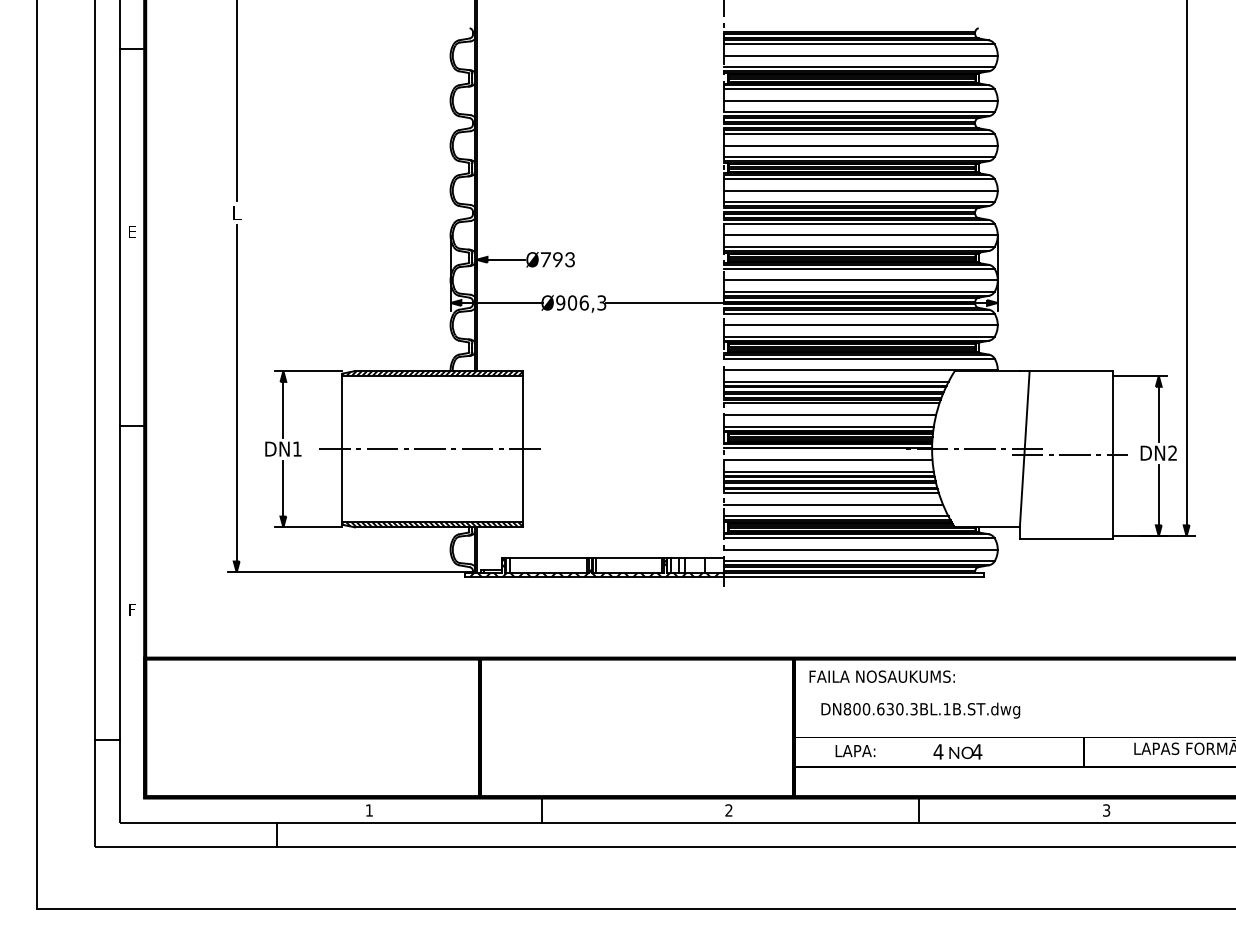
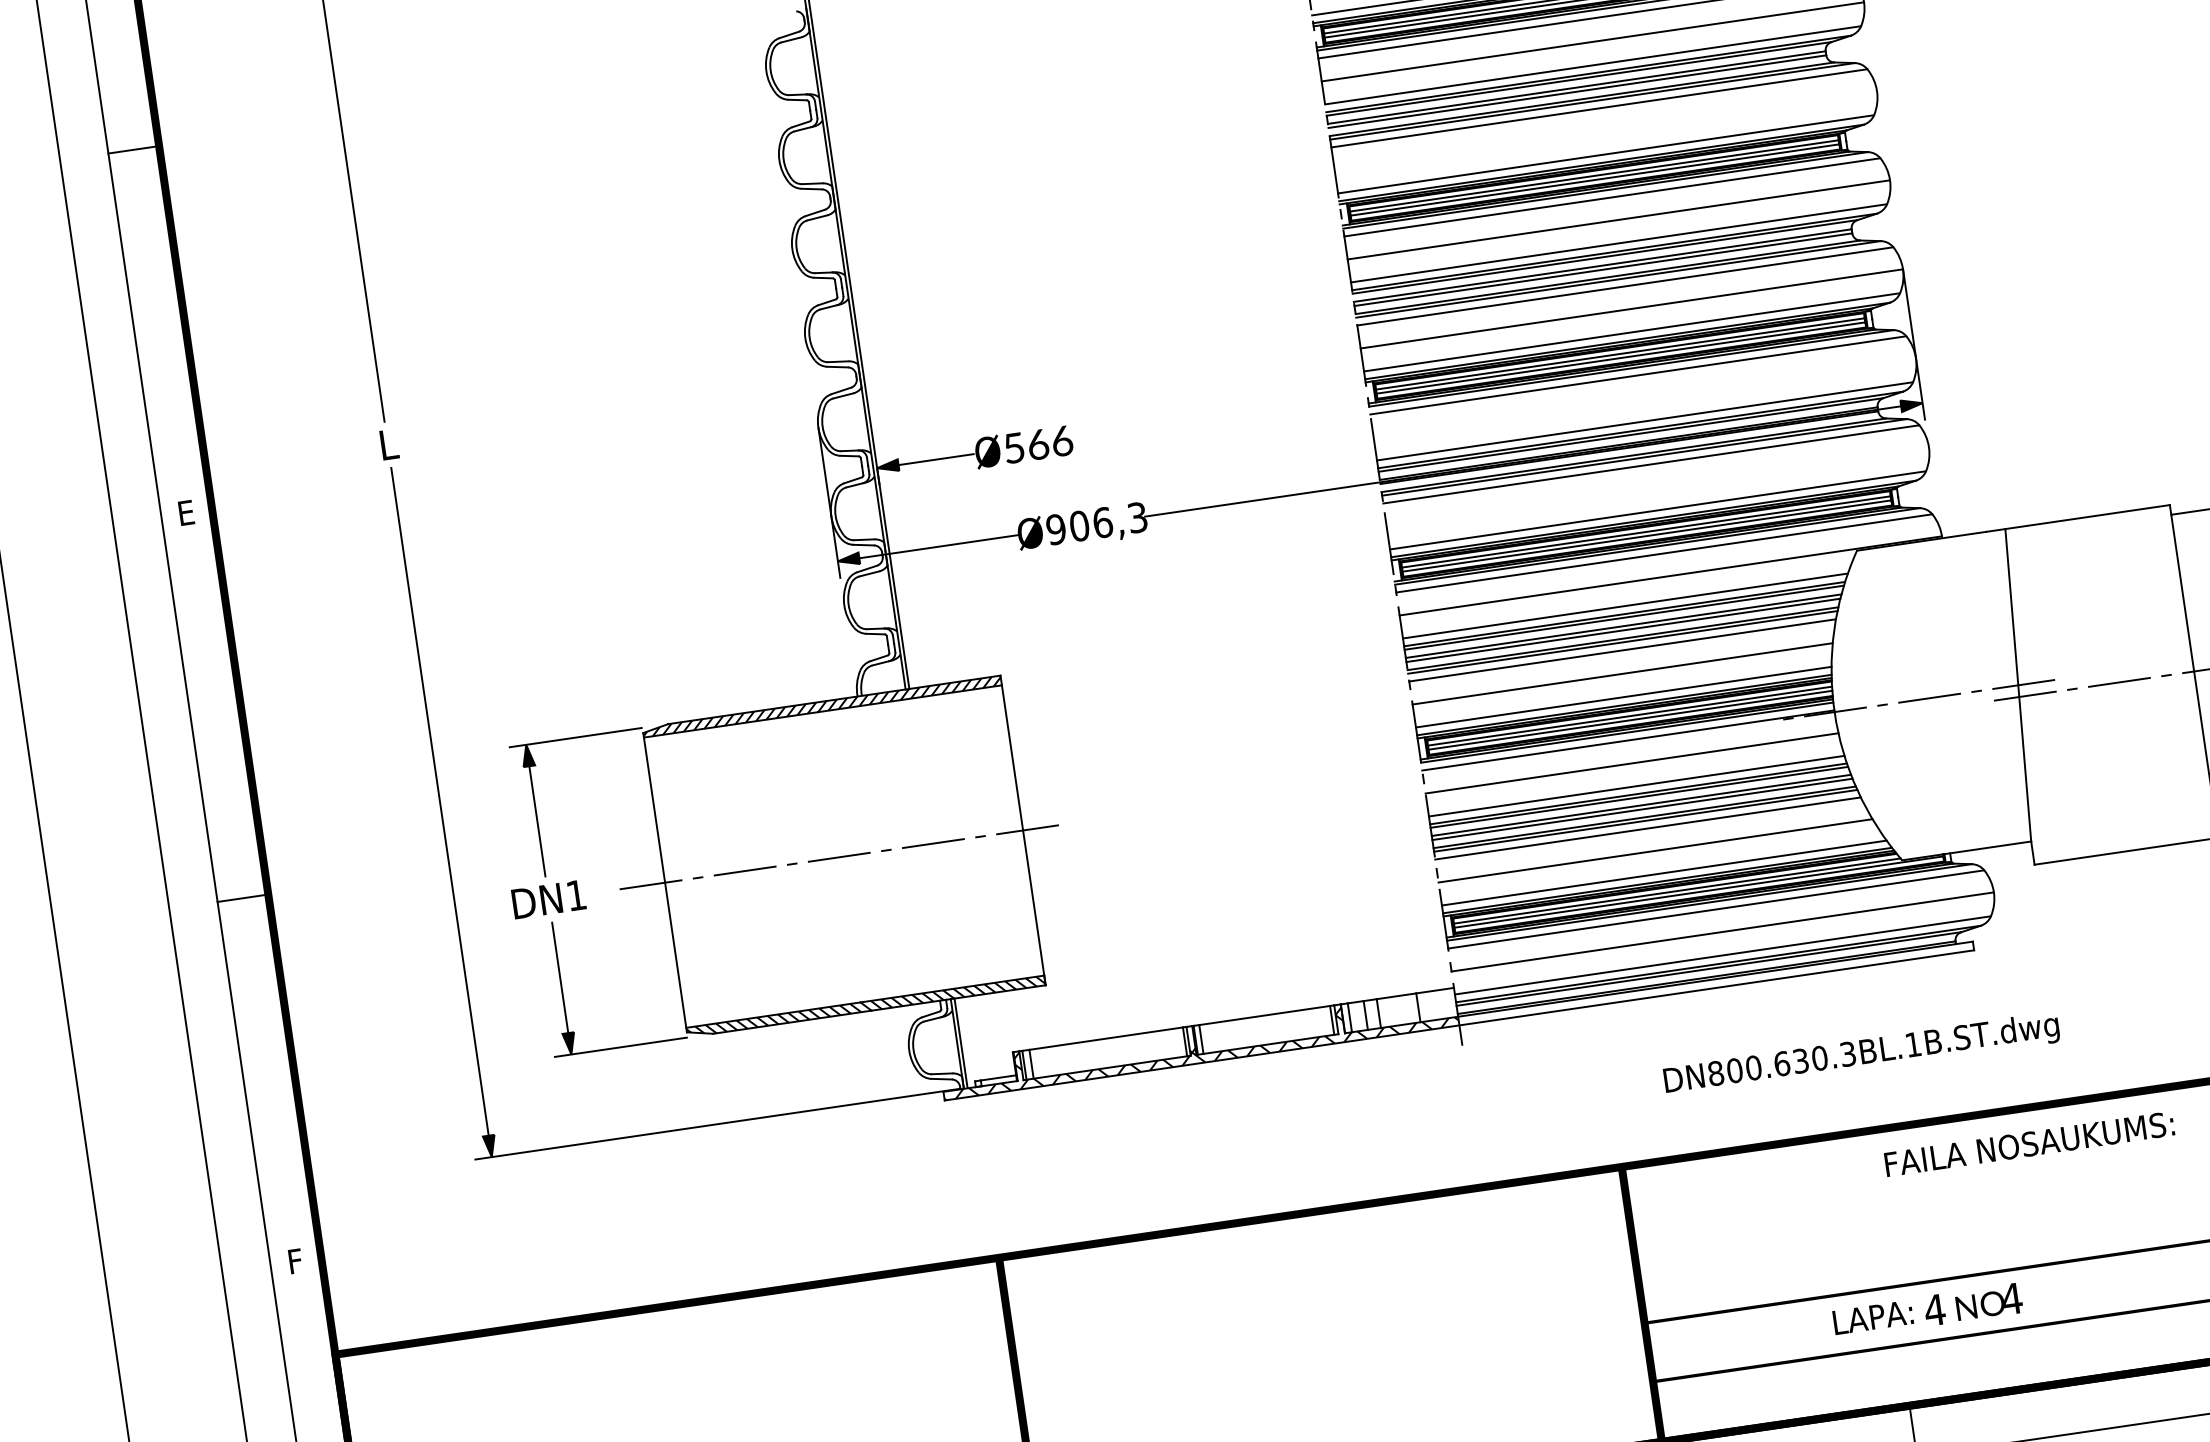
line: (860, 145) -> (1604, 130), removed
text: (558, 259) -> (1039, 444), 793 -> 566
line: (860, 280) -> (1643, 398), removed
line: (860, 325) -> (1656, 487), removed
text: (881, 676) -> (2027, 1143), moved
text: (920, 710) -> (1861, 1054), moved
text: (855, 751) -> (1873, 1318), moved

